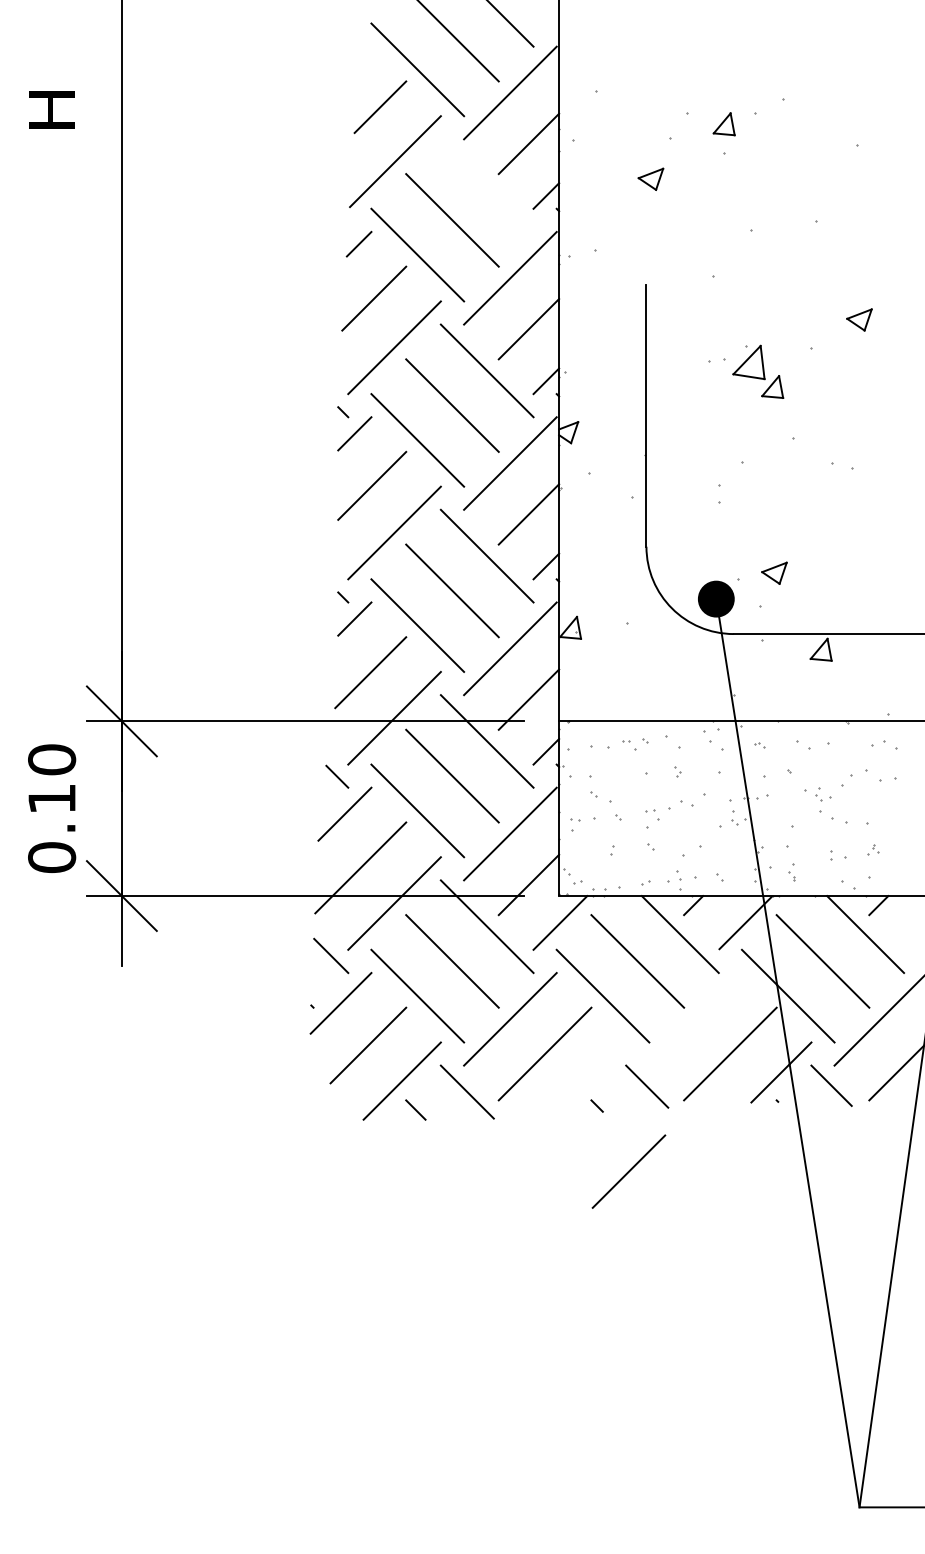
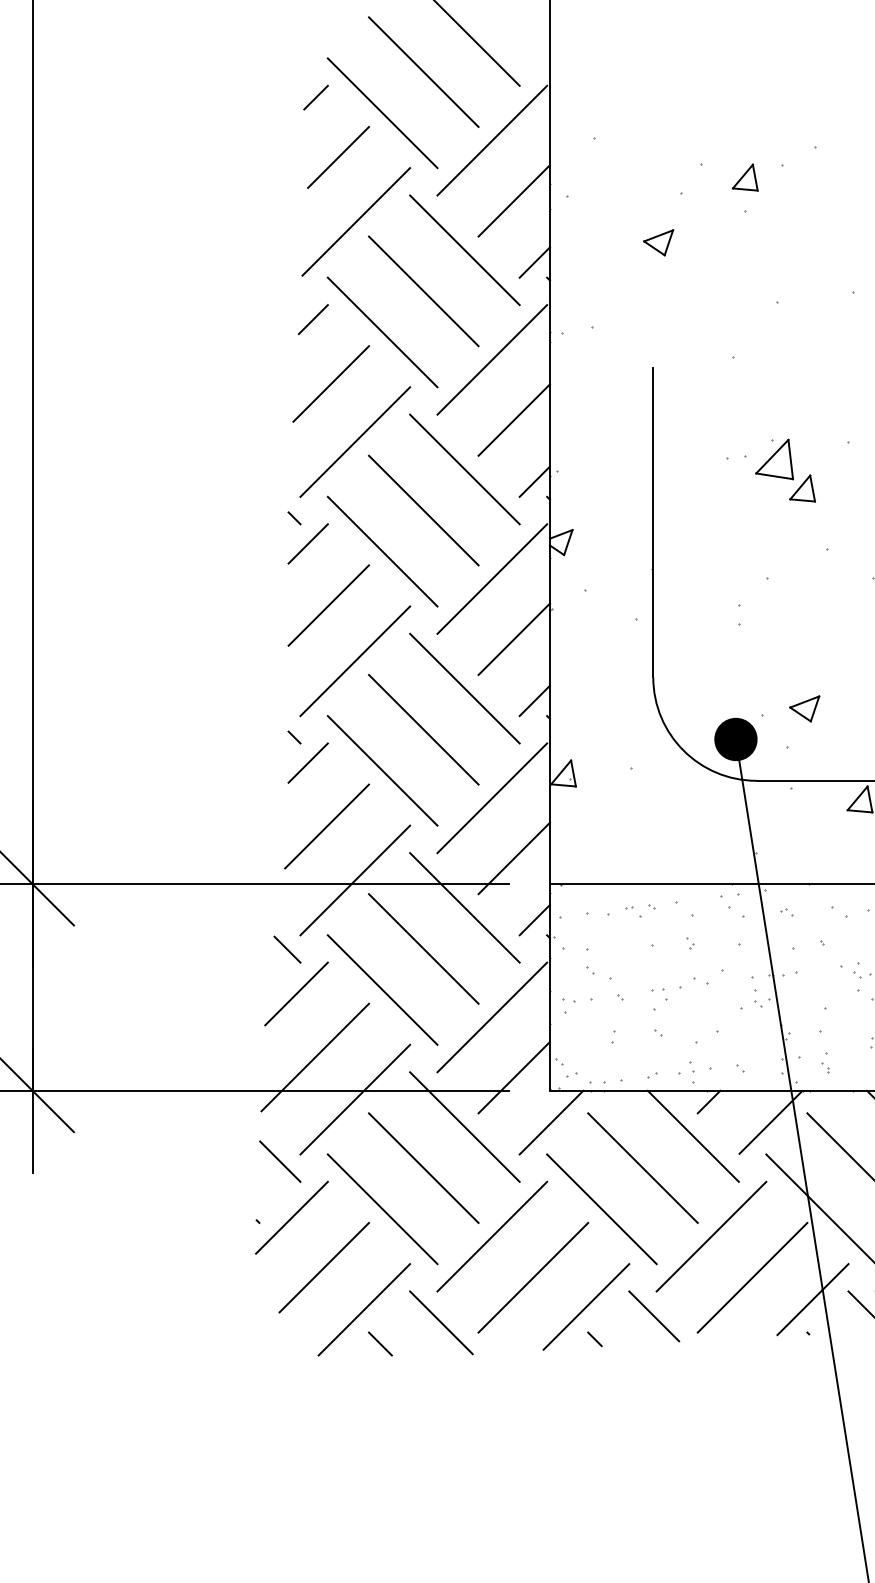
line: (361, 56) -> (316, 97), added
line: (486, 185) -> (464, 250), added
line: (695, 1019) -> (711, 1236), added
line: (628, 1171) -> (585, 1306), moved

